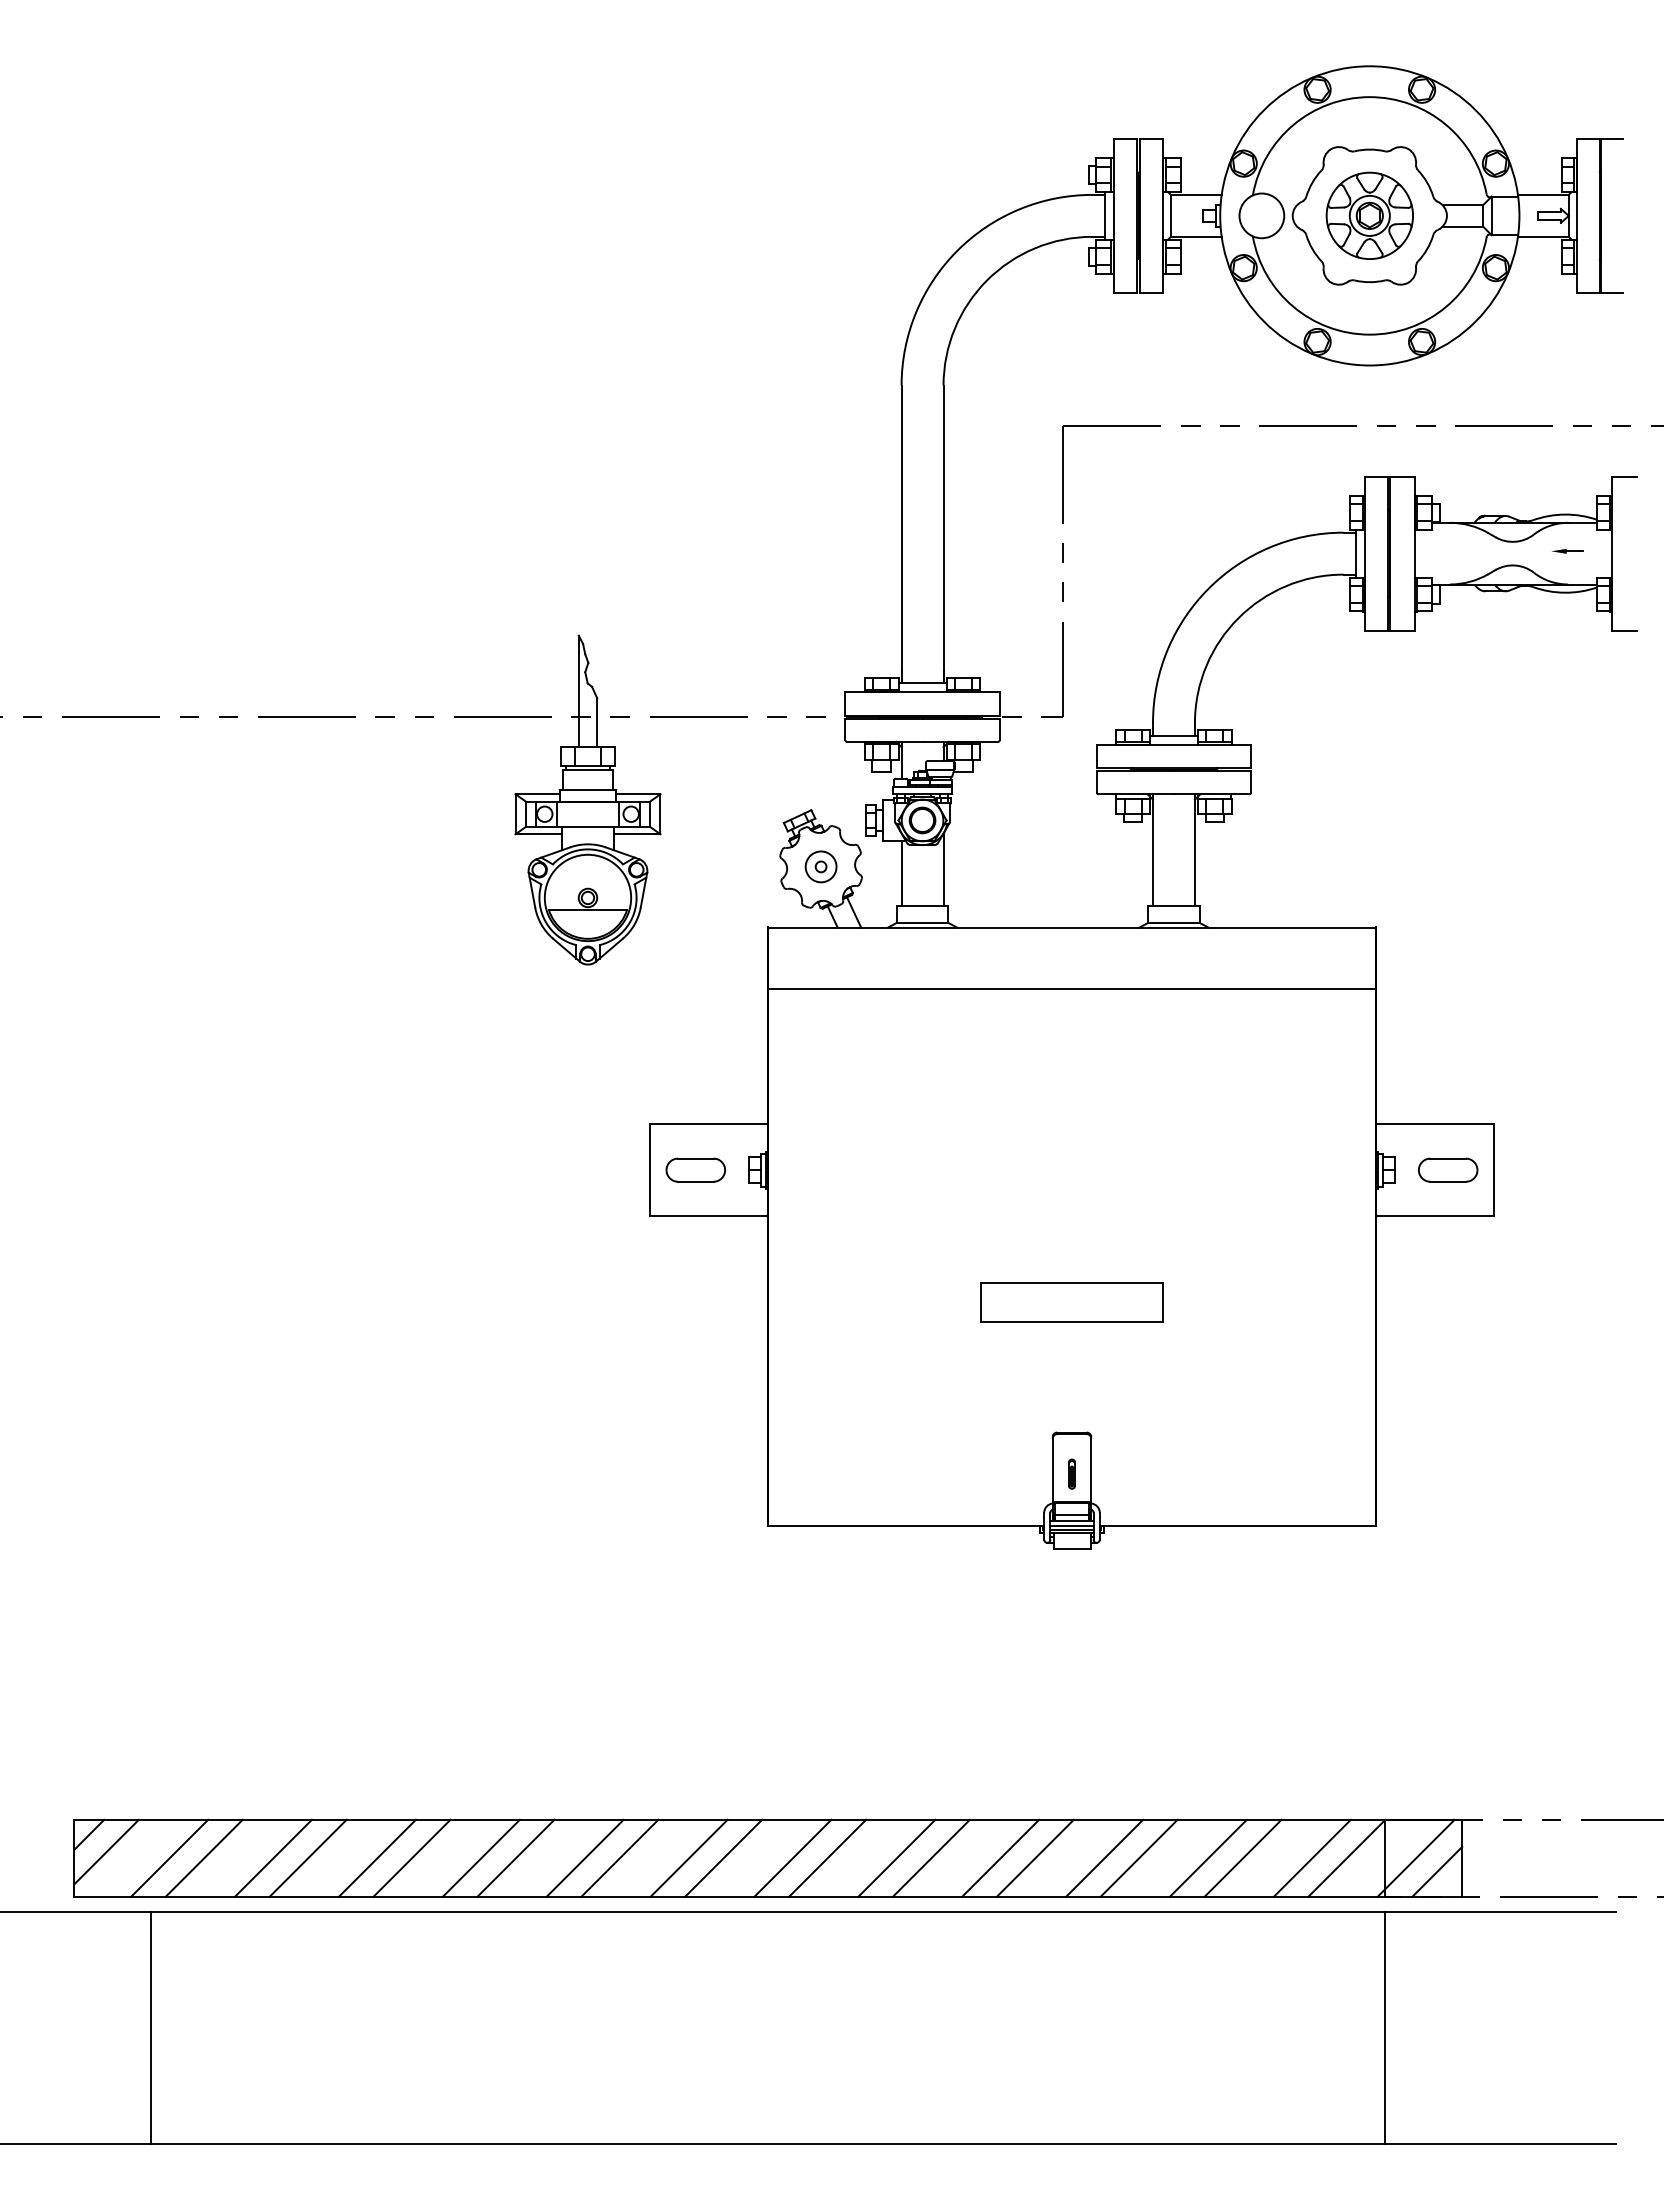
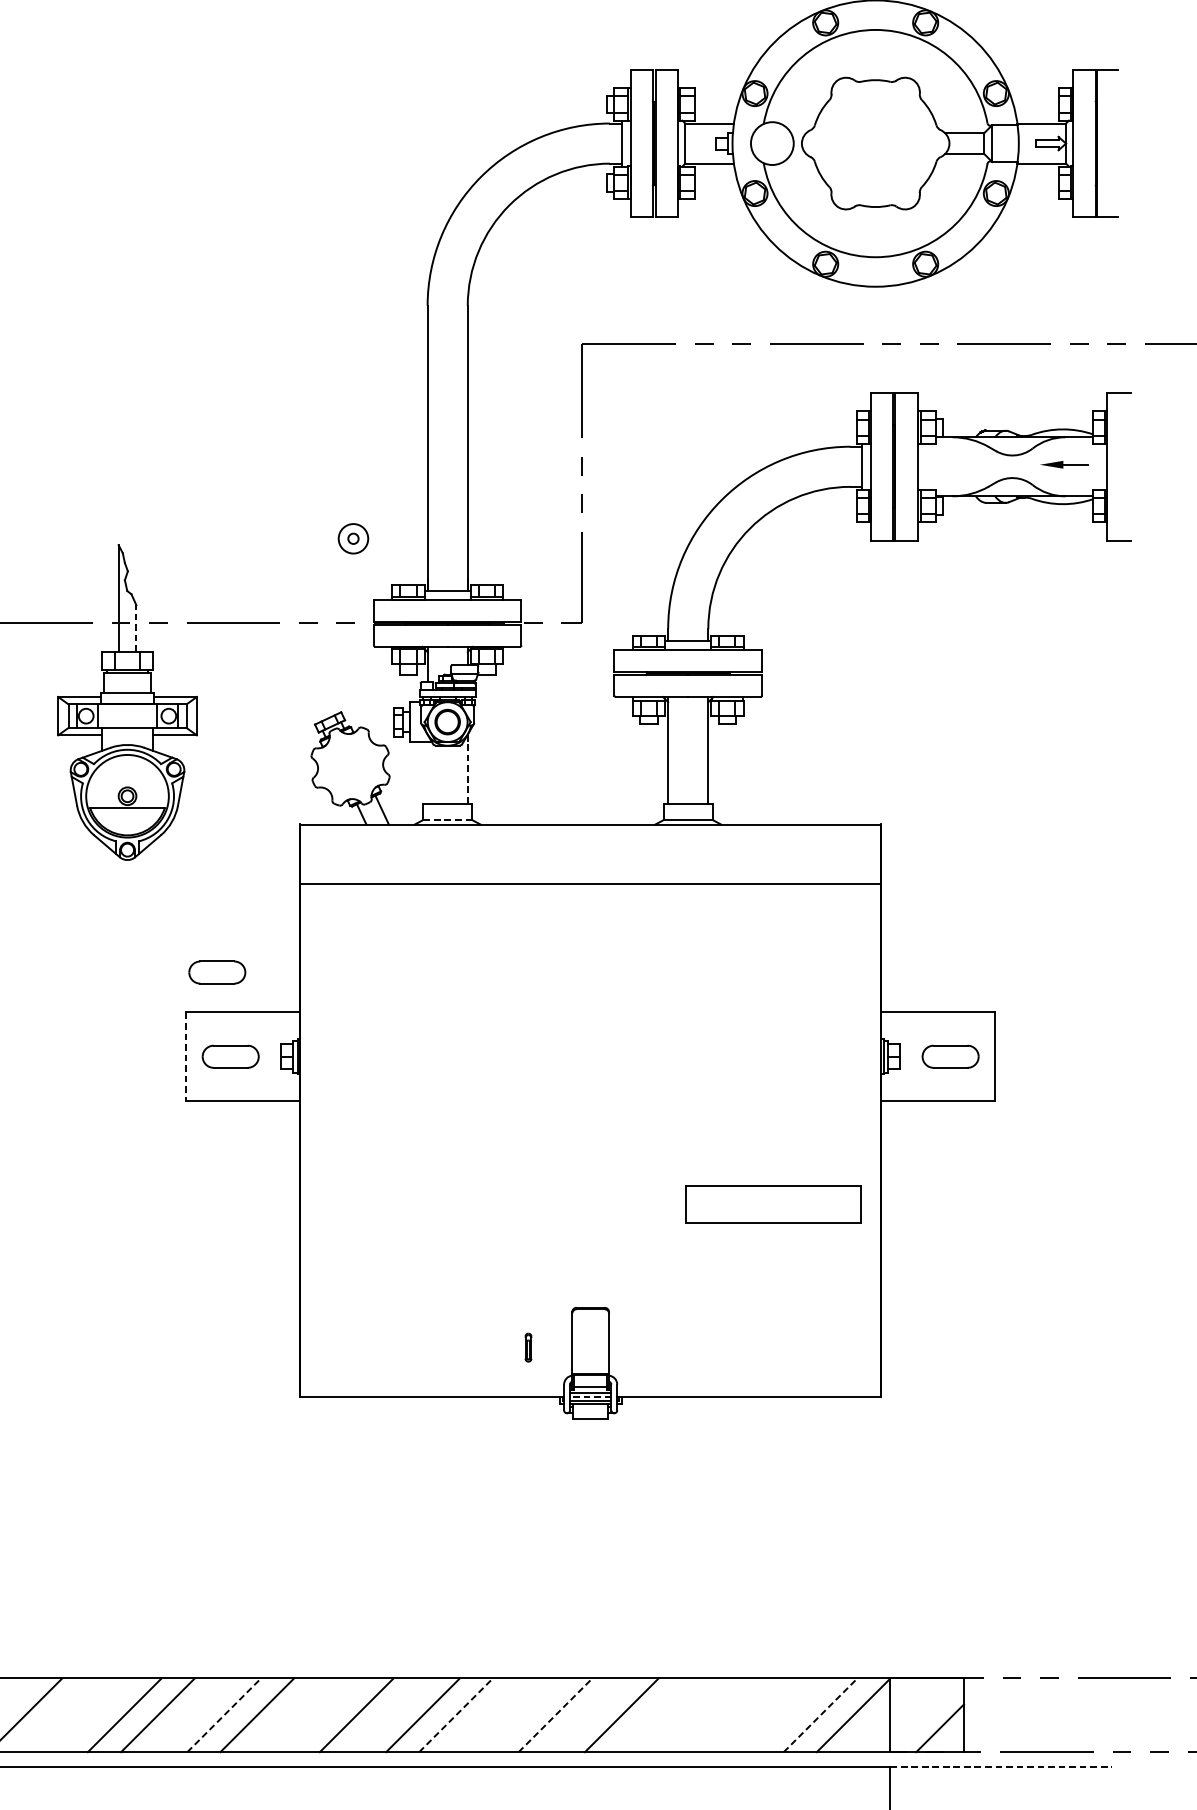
part: (1369, 215) -> (875, 143), removed
part: (1567, 550) -> (1064, 463), size x1.6
line: (597, 722) -> (136, 628), solid -> dashed
part: (820, 866) -> (352, 538), moved
line: (943, 872) -> (467, 771), solid -> dashed
line: (901, 873) -> (427, 772), removed
line: (922, 922) -> (447, 819), solid -> dashed
part: (681, 1081) -> (217, 971), added
line: (649, 1170) -> (186, 1057), solid -> dashed
part: (1071, 1302) -> (772, 1204), moved
part: (1071, 1473) -> (528, 1347), moved
line: (1072, 1525) -> (591, 1396), solid -> dashed
line: (515, 1857) -> (58, 1714), removed
line: (792, 1857) -> (323, 1714), removed
line: (1000, 1857) -> (522, 1714), removed
line: (1138, 1857) -> (654, 1714), removed
line: (1207, 1857) -> (720, 1714), removed
line: (1242, 1857) -> (753, 1714), removed
line: (1415, 1857) -> (919, 1714), removed
line: (689, 1858) -> (224, 1715), solid -> dashed
line: (931, 1858) -> (456, 1715), solid -> dashed
line: (1035, 1858) -> (555, 1715), solid -> dashed
line: (1312, 1858) -> (820, 1715), solid -> dashed
line: (1500, 1912) -> (1000, 1767), solid -> dashed

